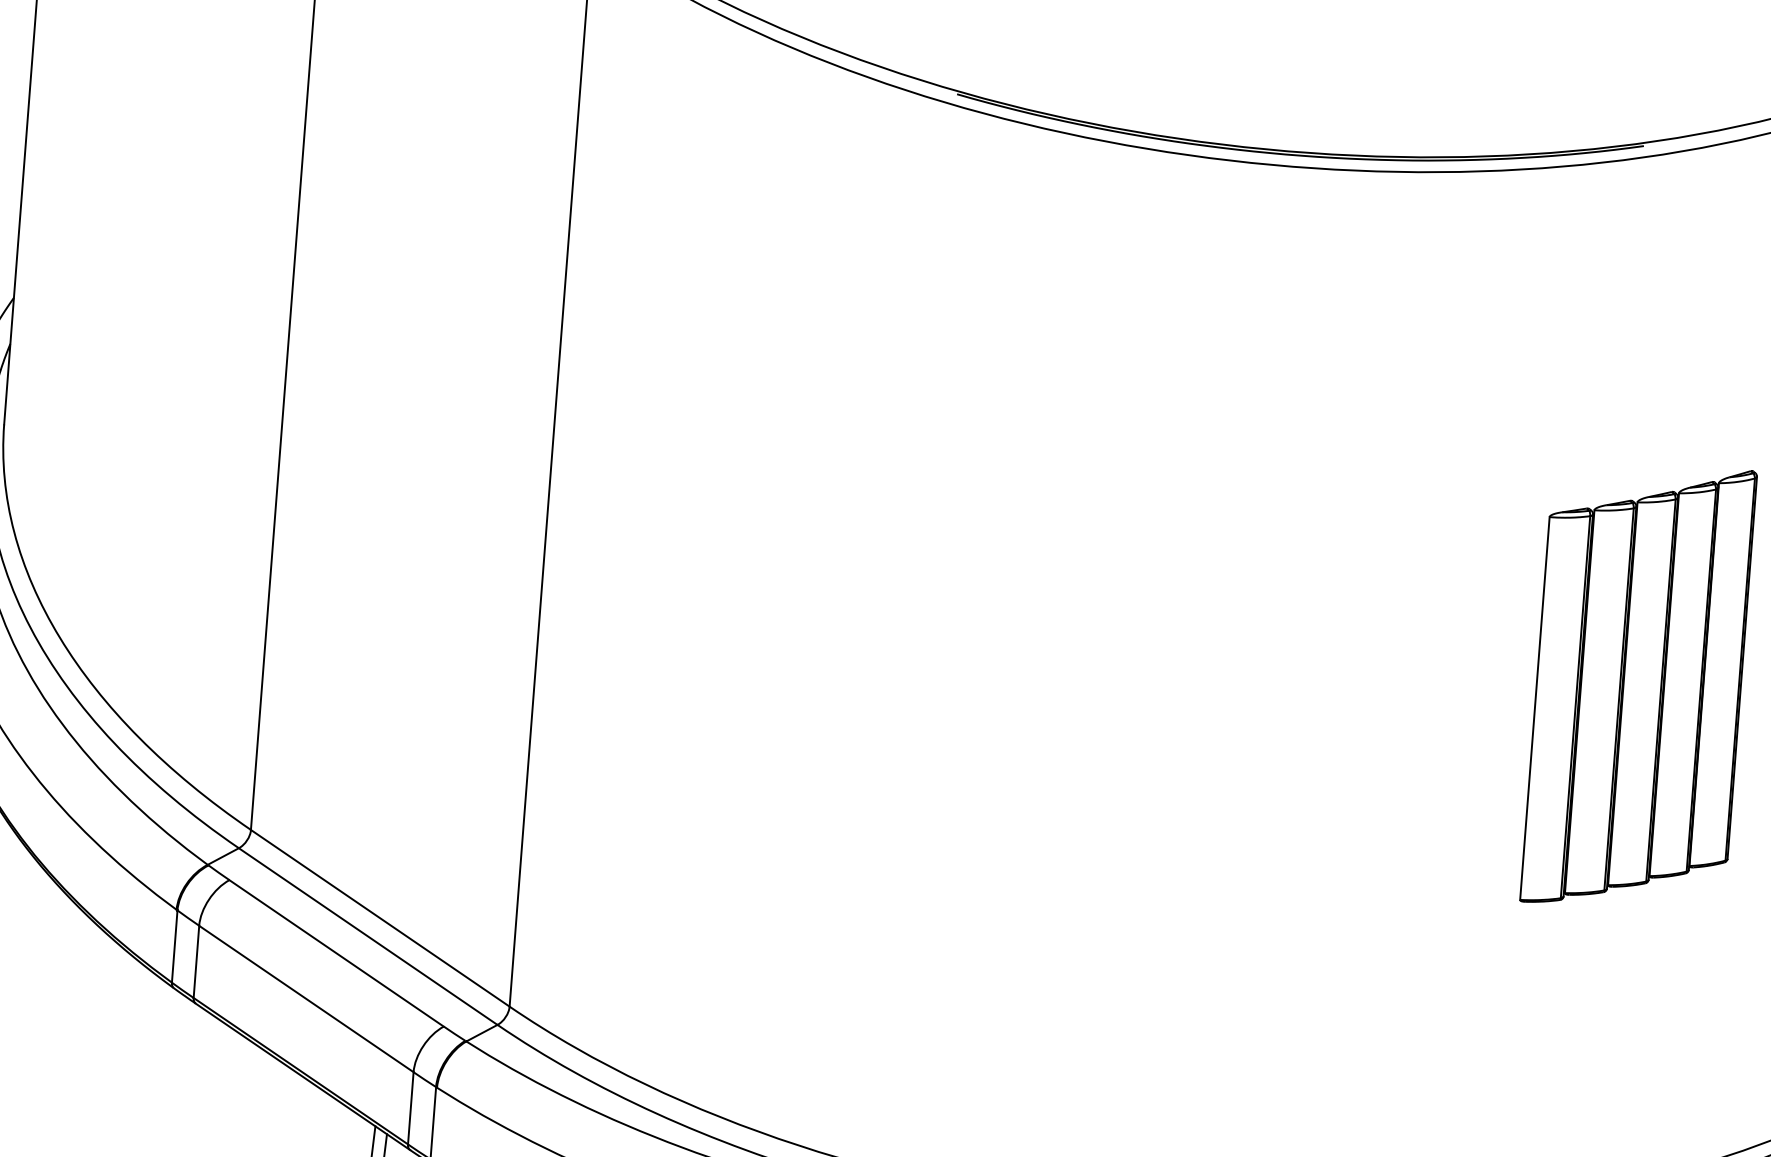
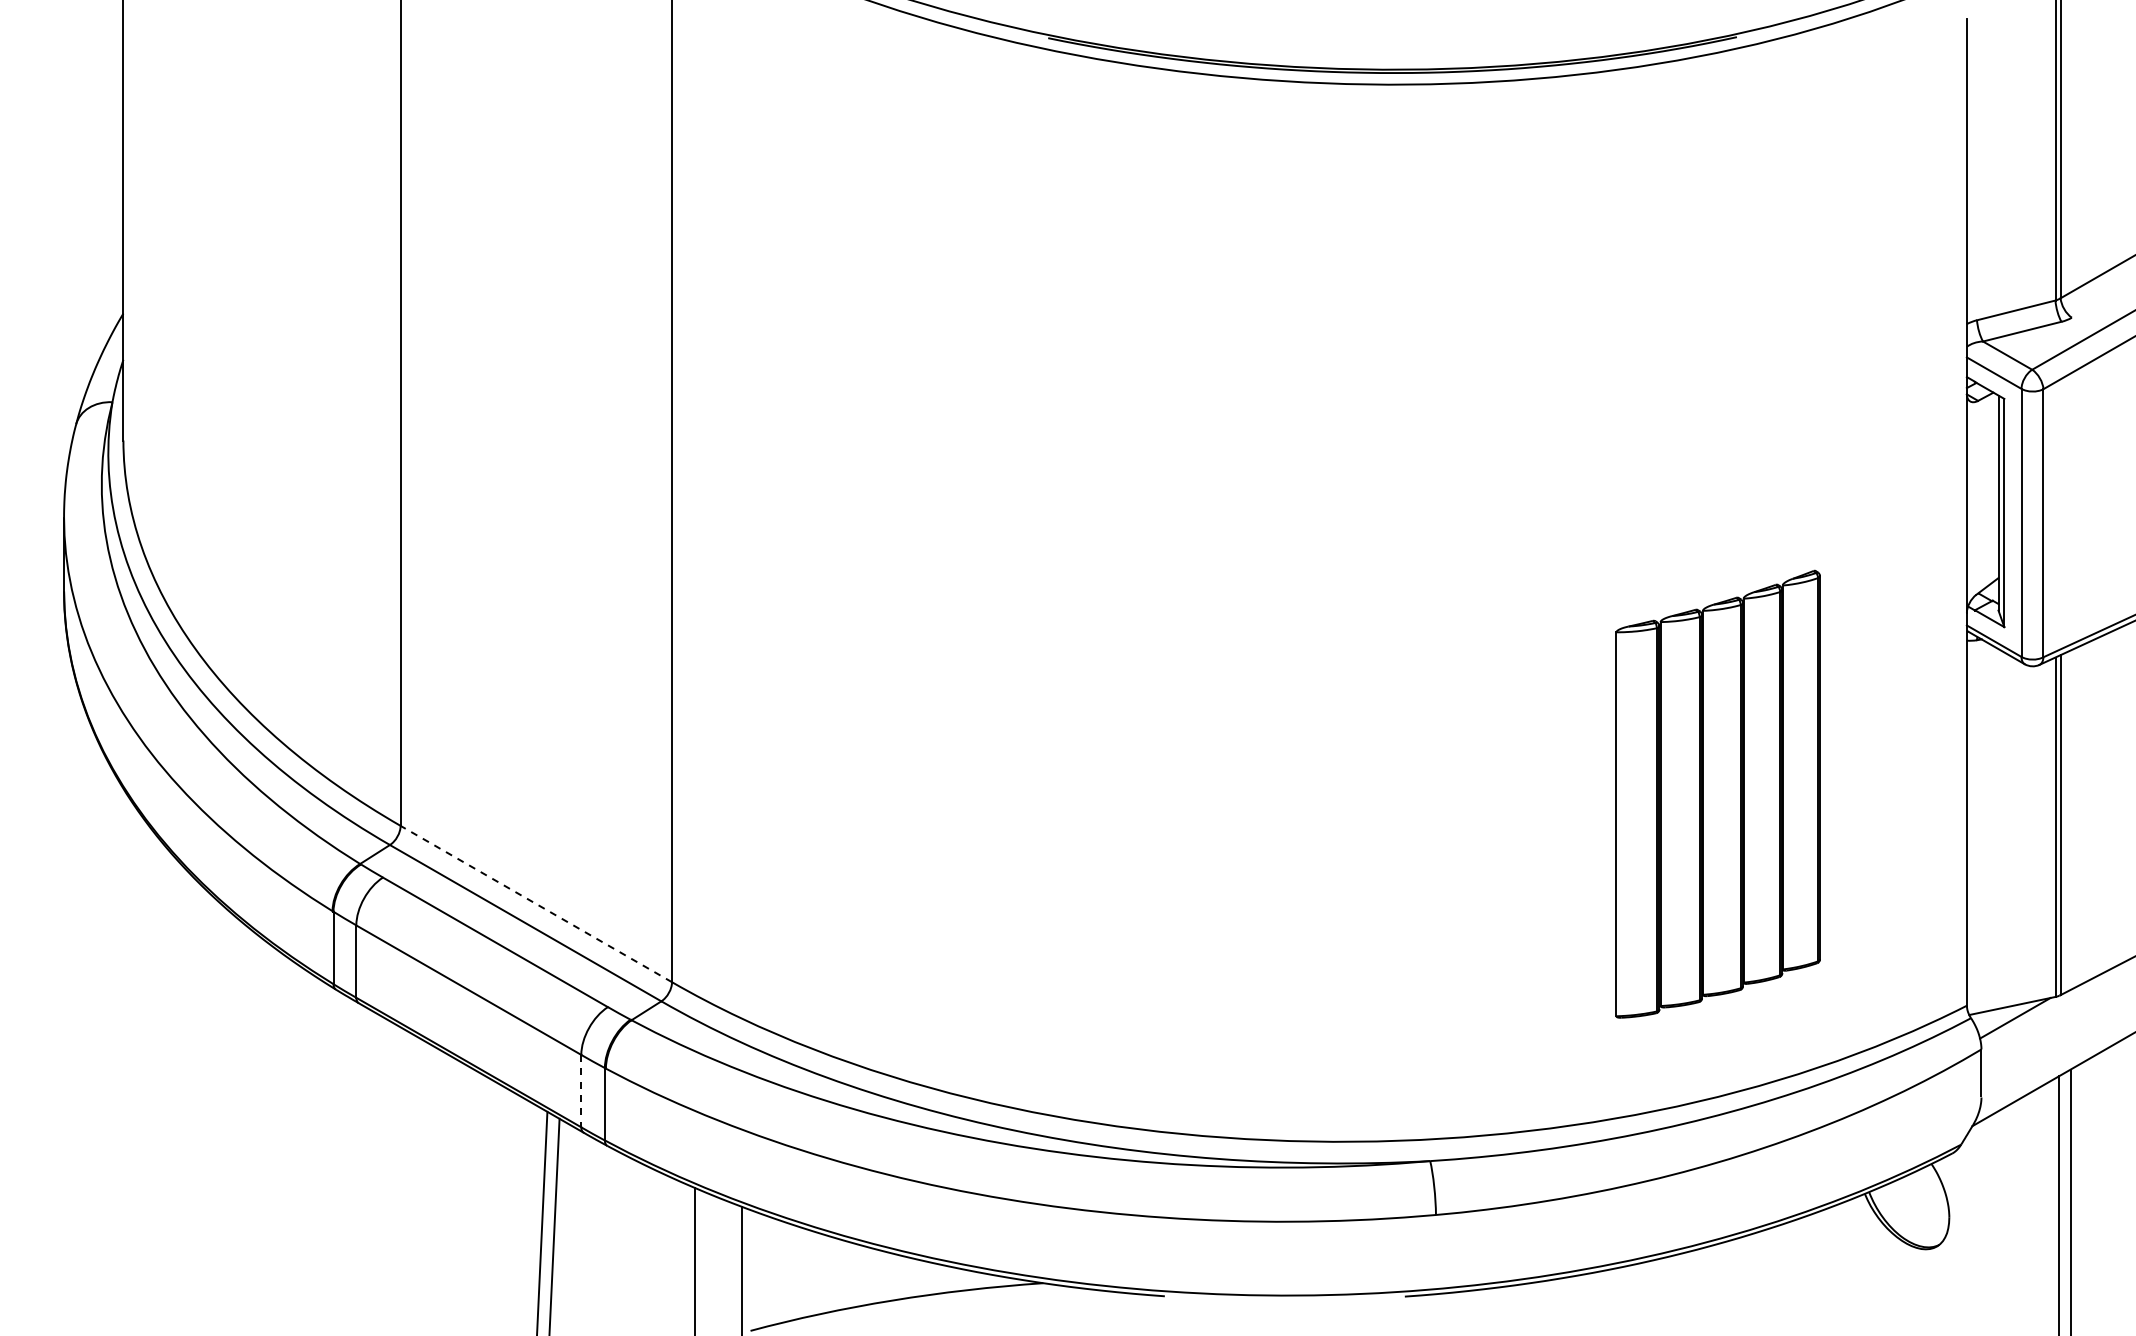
part: (1638, 685) -> (1717, 793), moved
line: (380, 918) -> (536, 904), solid -> dashed
line: (410, 1108) -> (581, 1091), solid -> dashed

